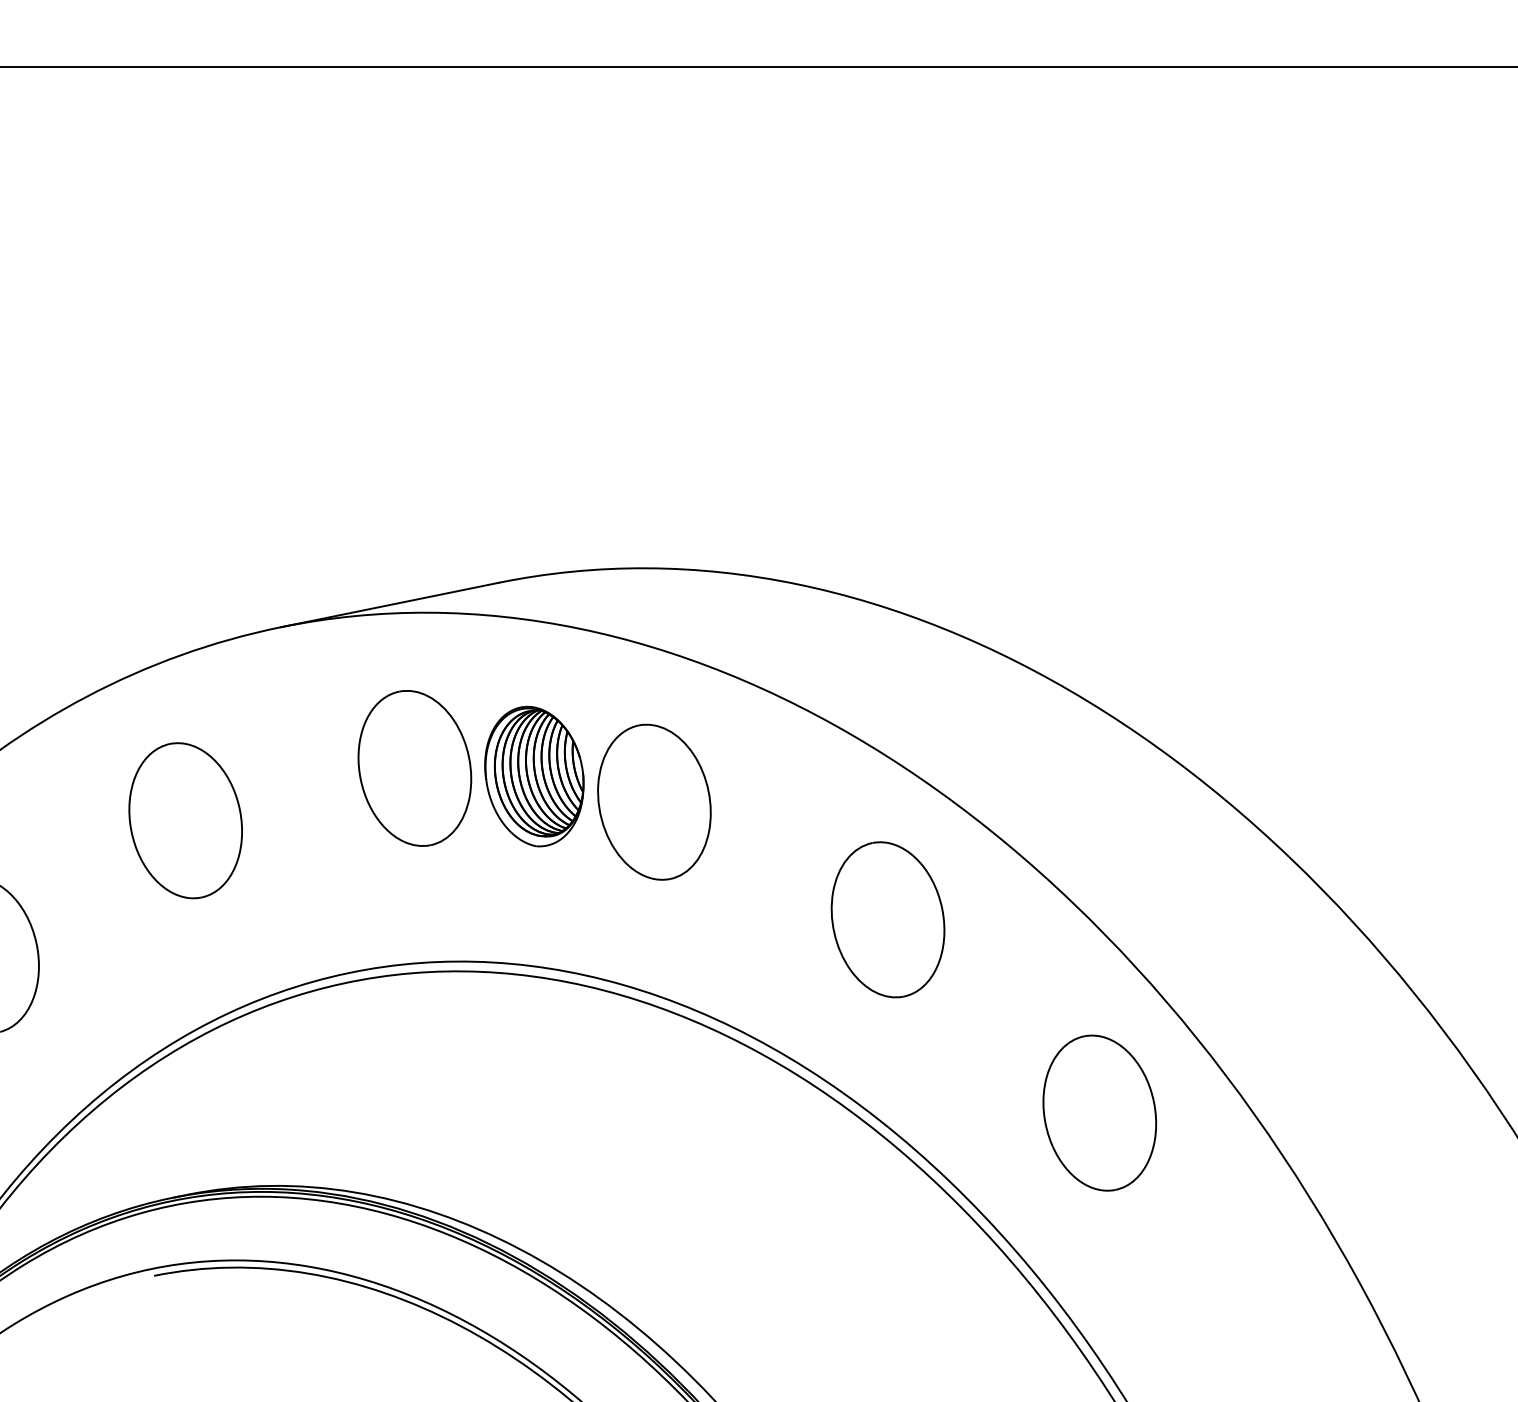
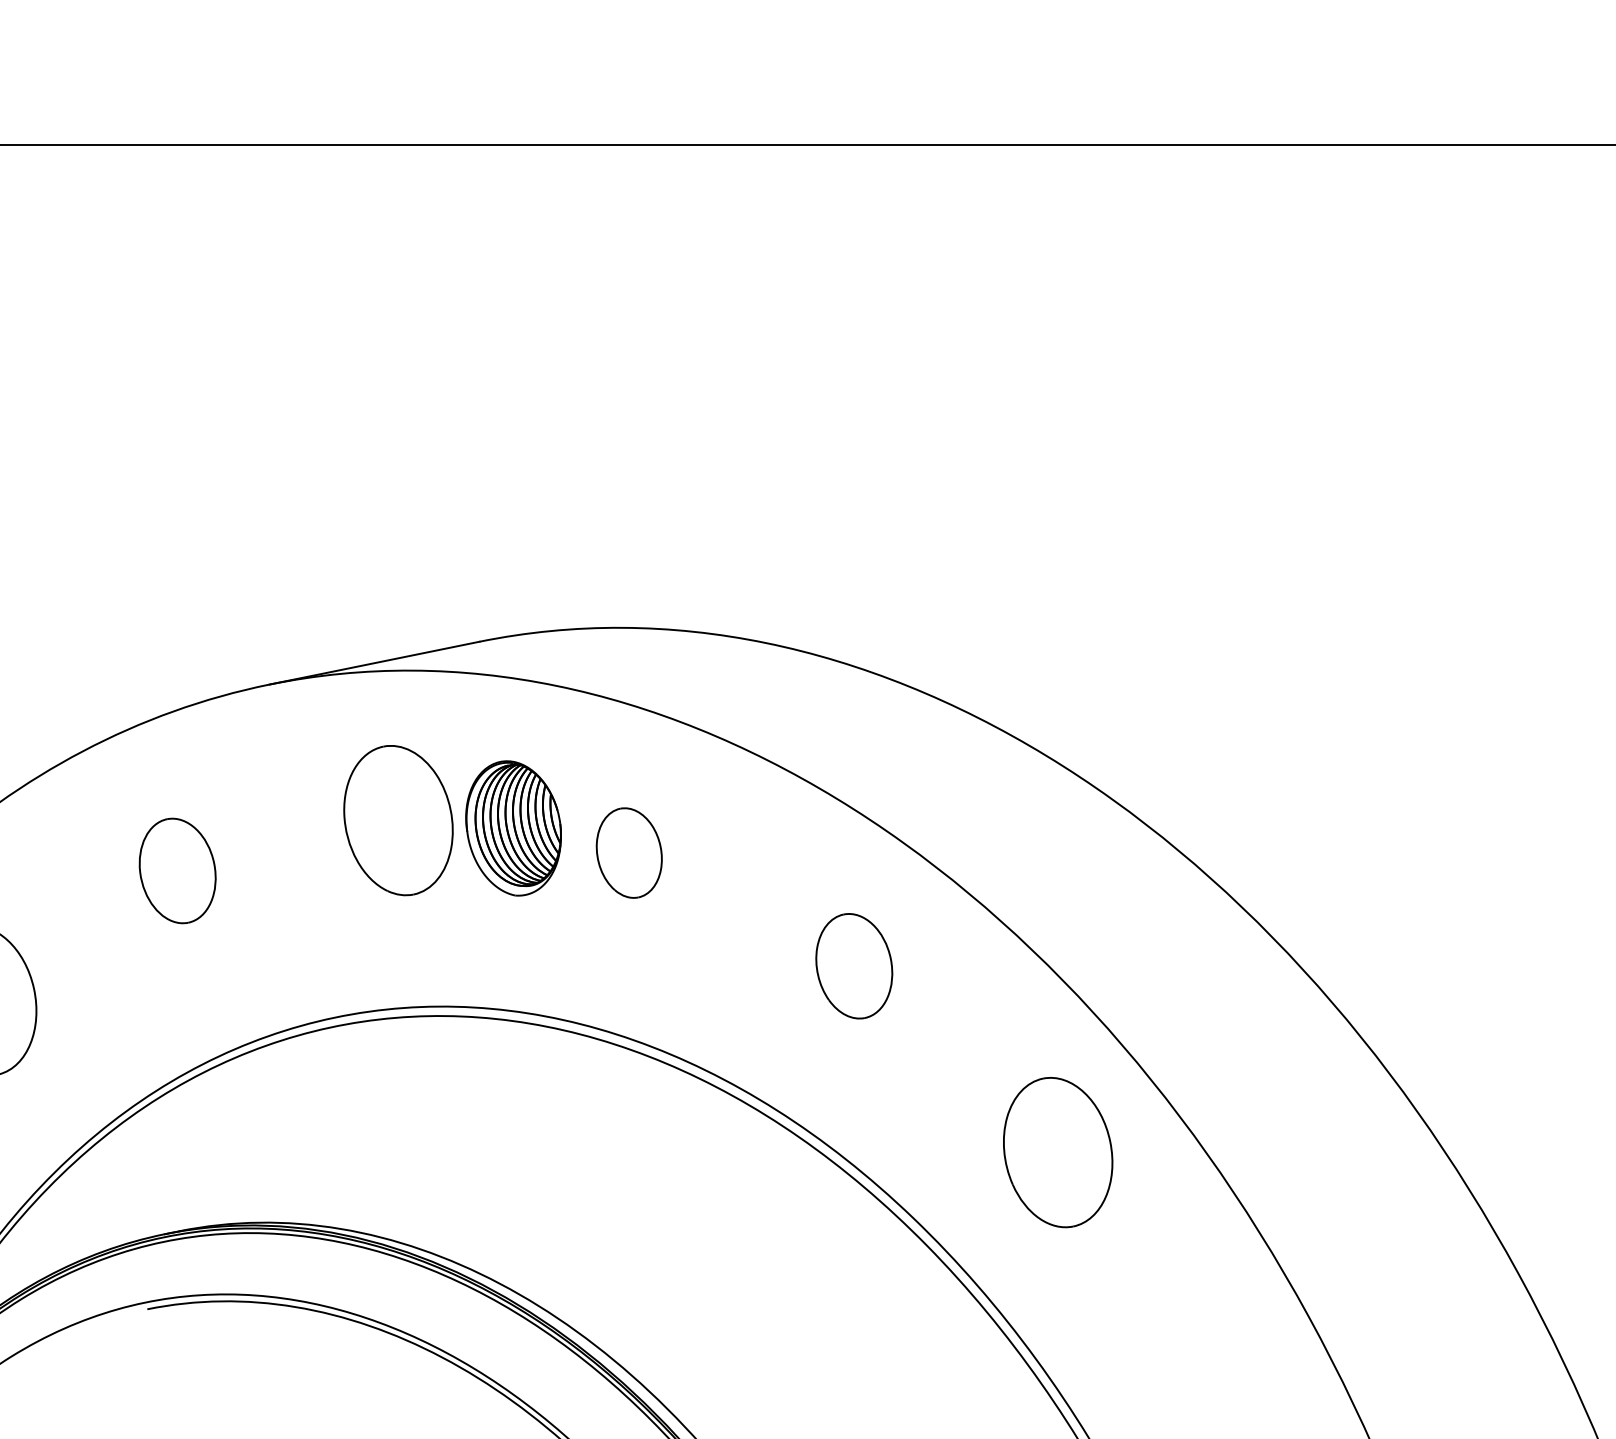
part: (654, 801) -> (629, 852), size x0.6
part: (185, 820) -> (177, 870), size x0.7
part: (888, 918) -> (854, 965), size x0.7

